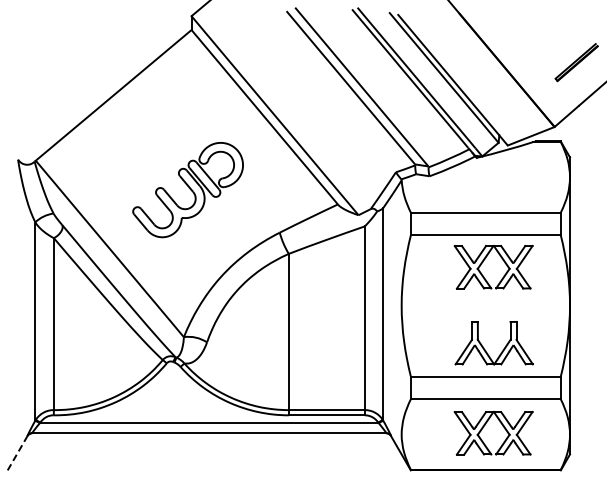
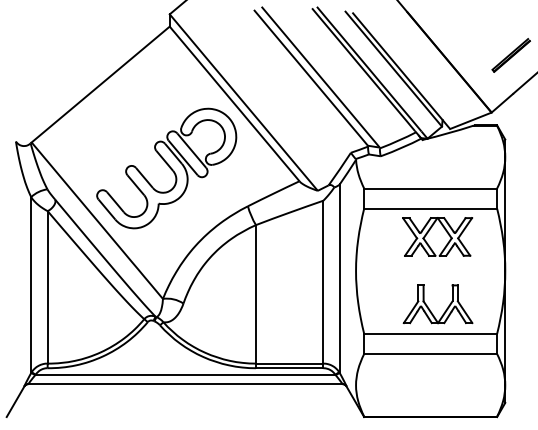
part: (187, 189) -> (166, 168), size x1.43
part: (485, 425) -> (430, 377), removed
line: (17, 453) -> (15, 402), dashed -> solid

